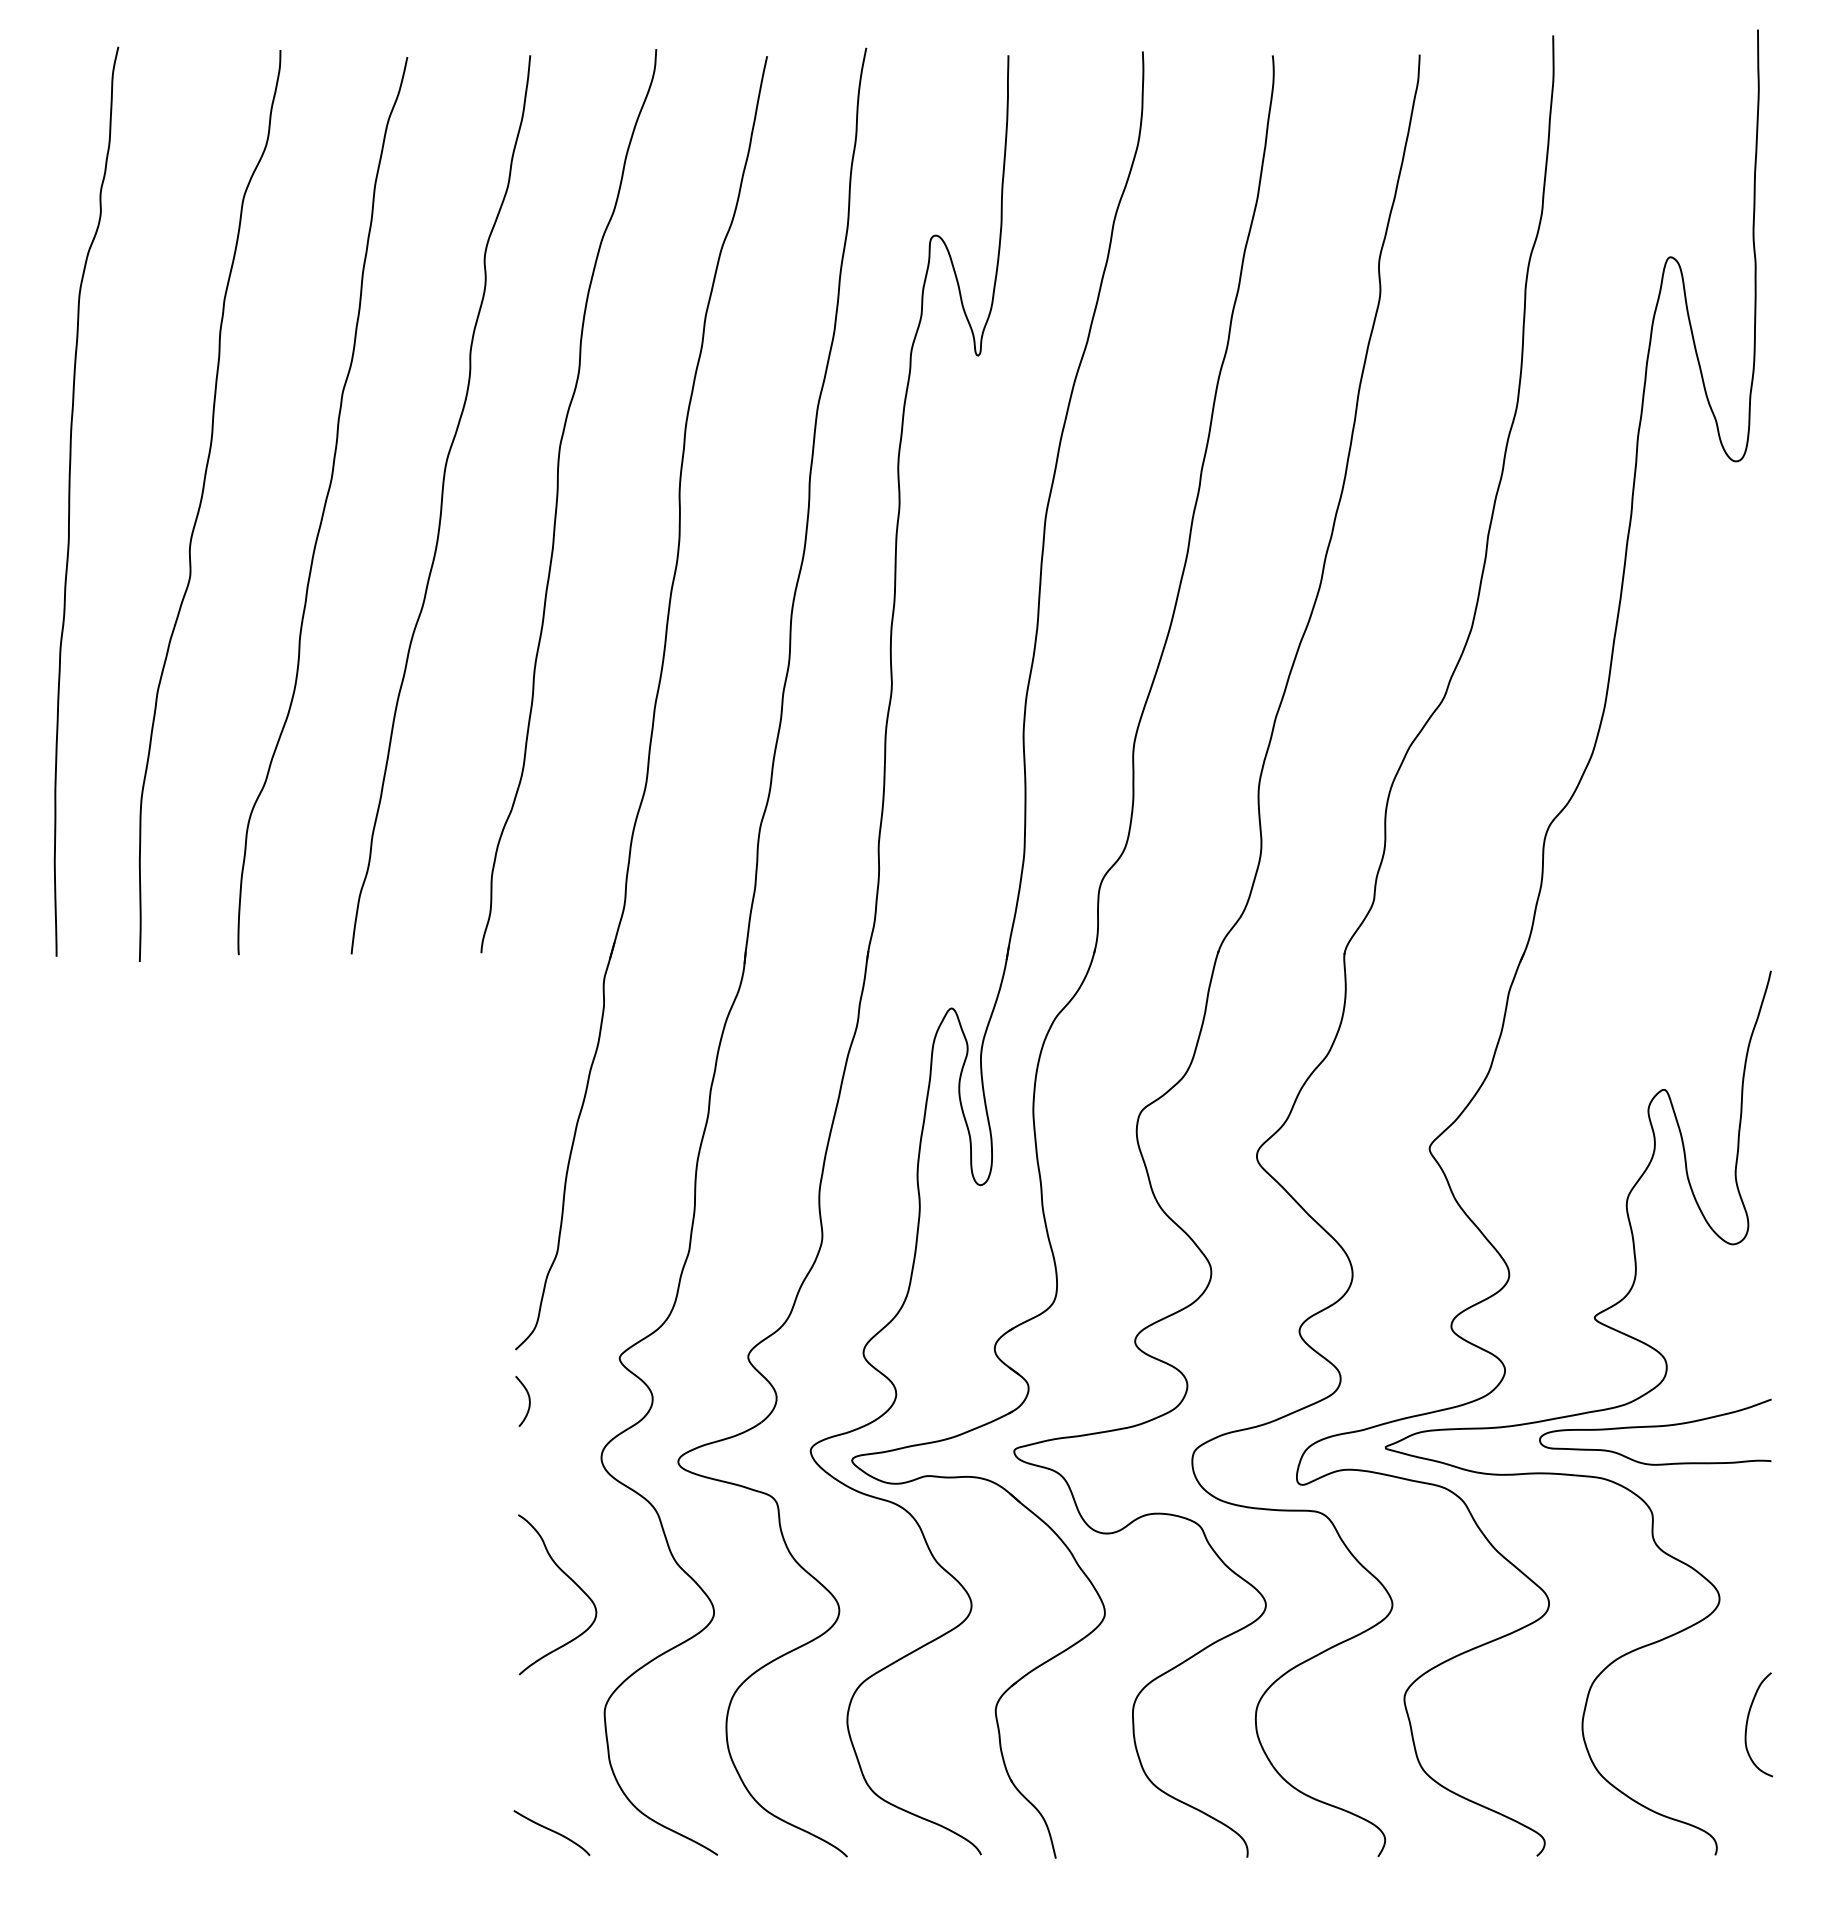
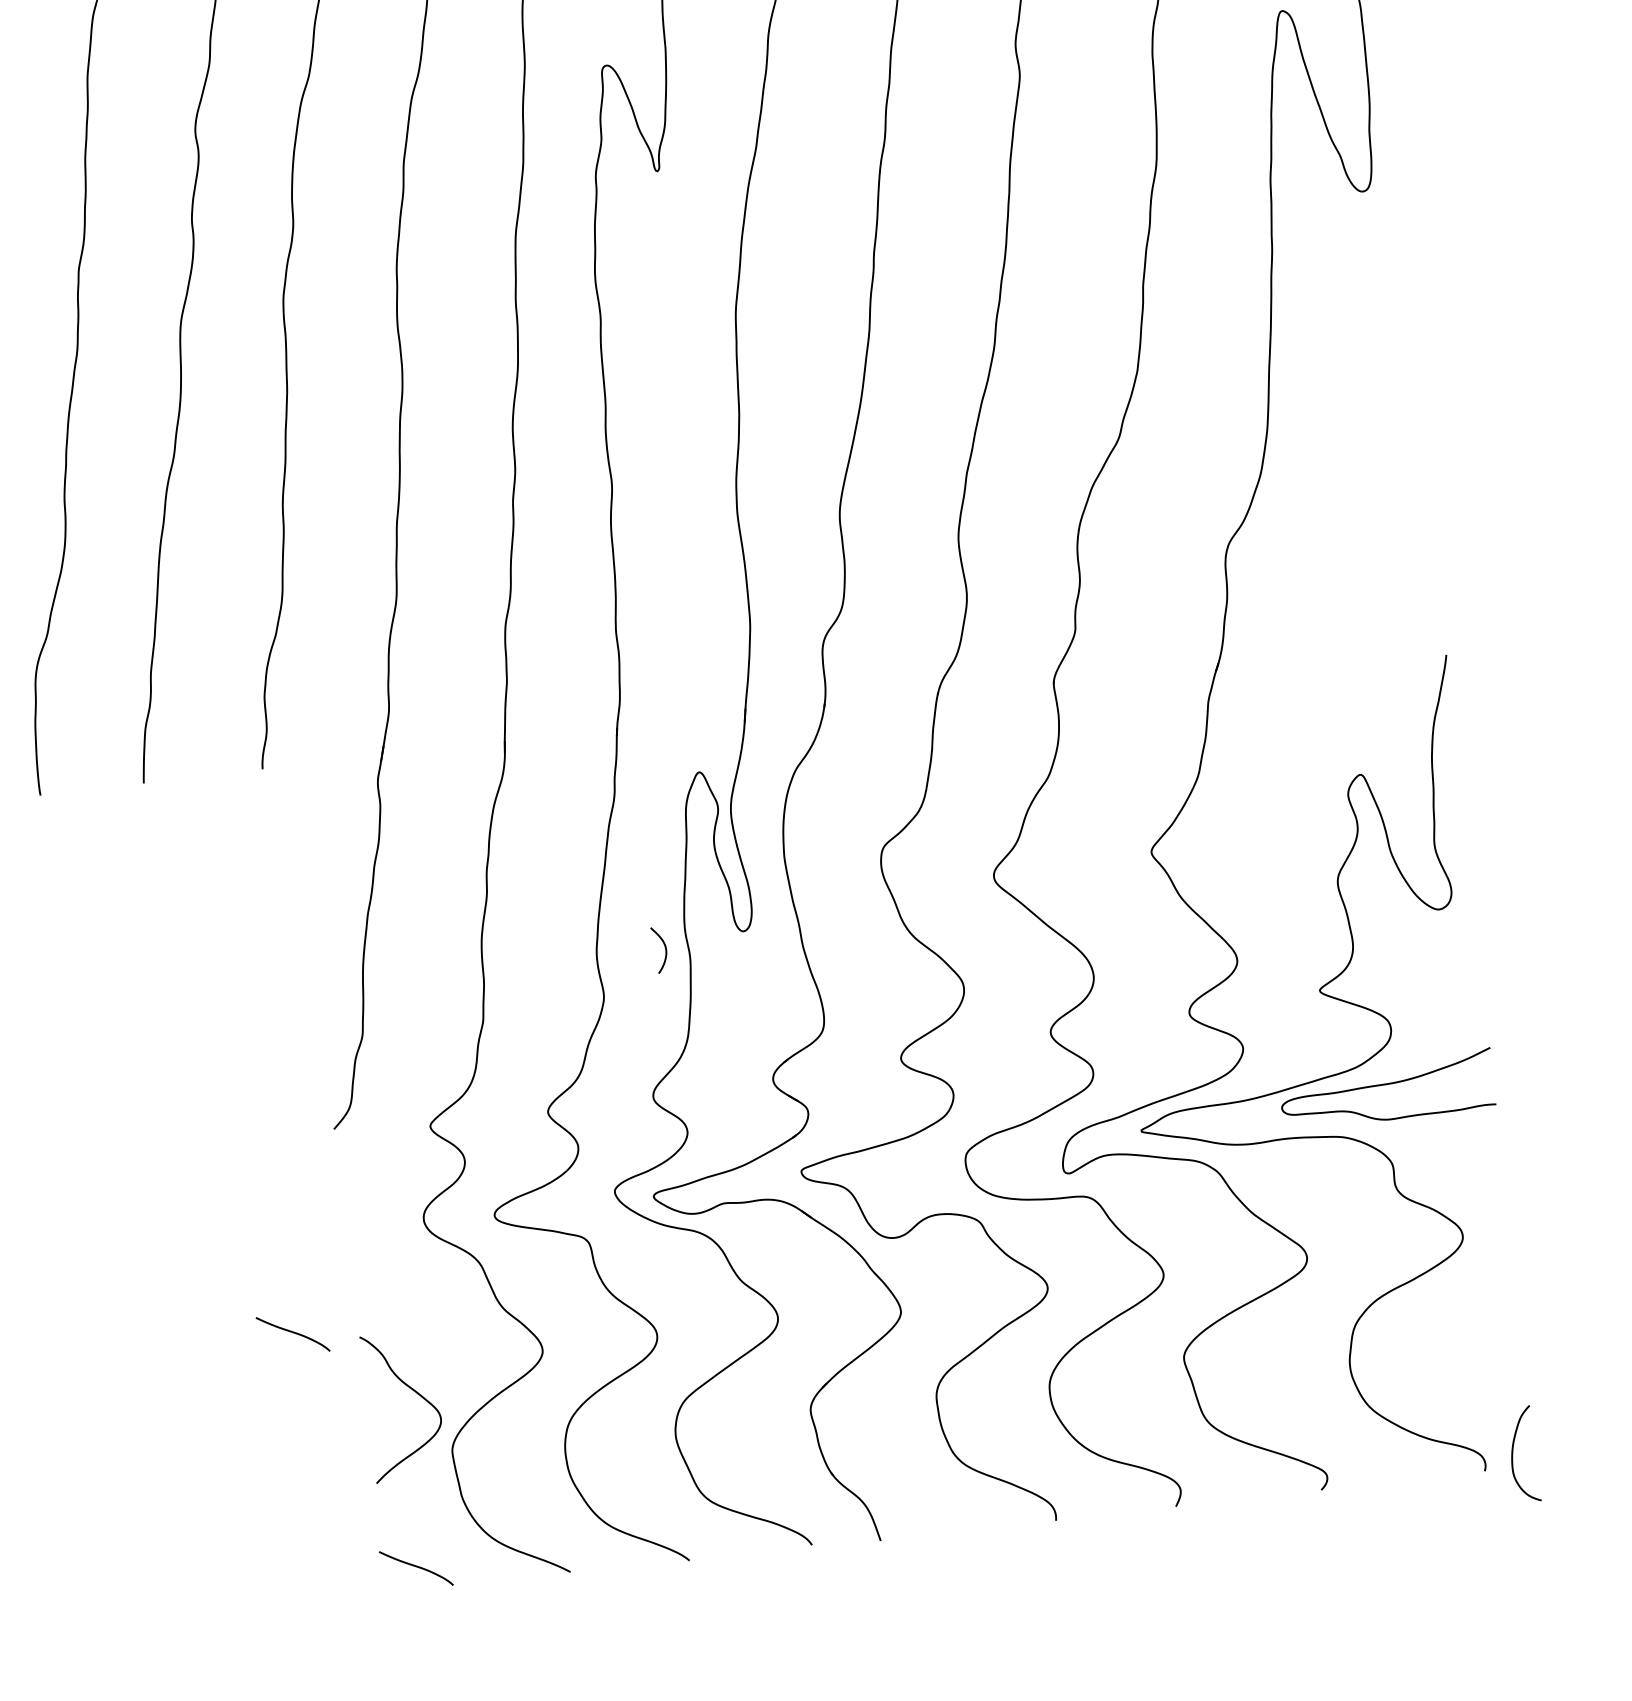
curve: (528, 1400) -> (664, 948), moved
curve: (446, 1564) -> (292, 1333), added
curve: (567, 1577) -> (411, 1389), moved
curve: (1748, 1720) -> (1513, 1451), moved

